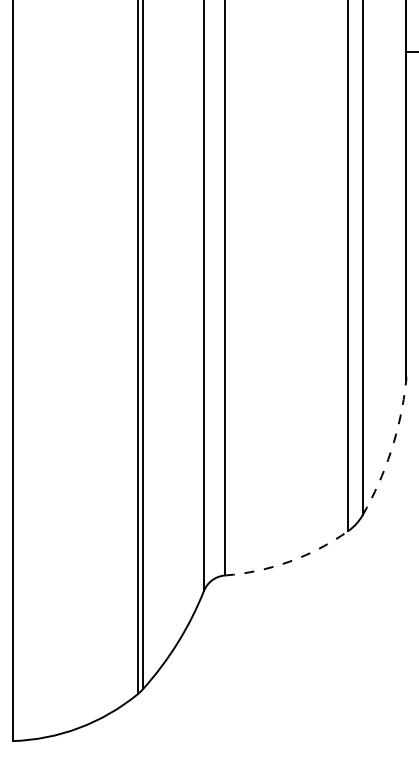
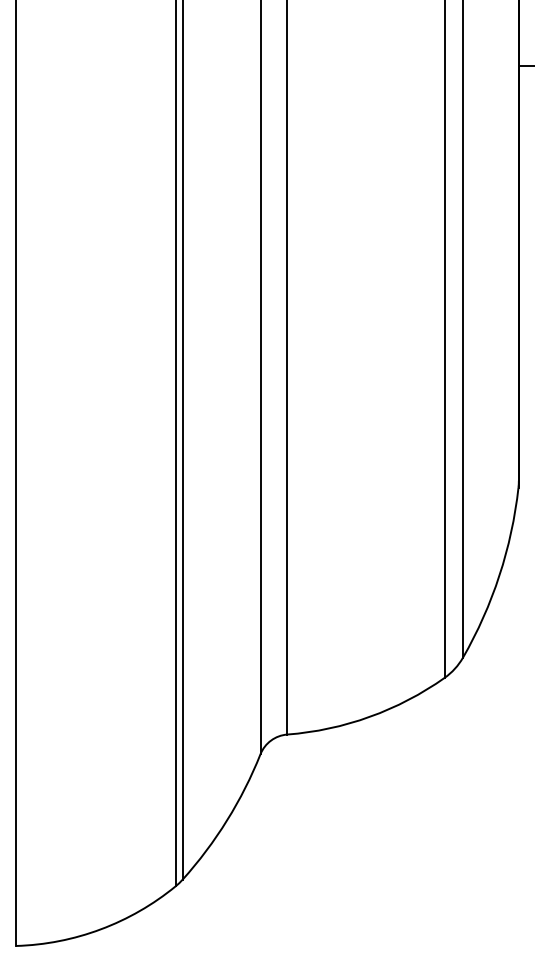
arc: (391, 450) -> (499, 574), dashed -> solid
arc: (289, 561) -> (369, 716), dashed -> solid

